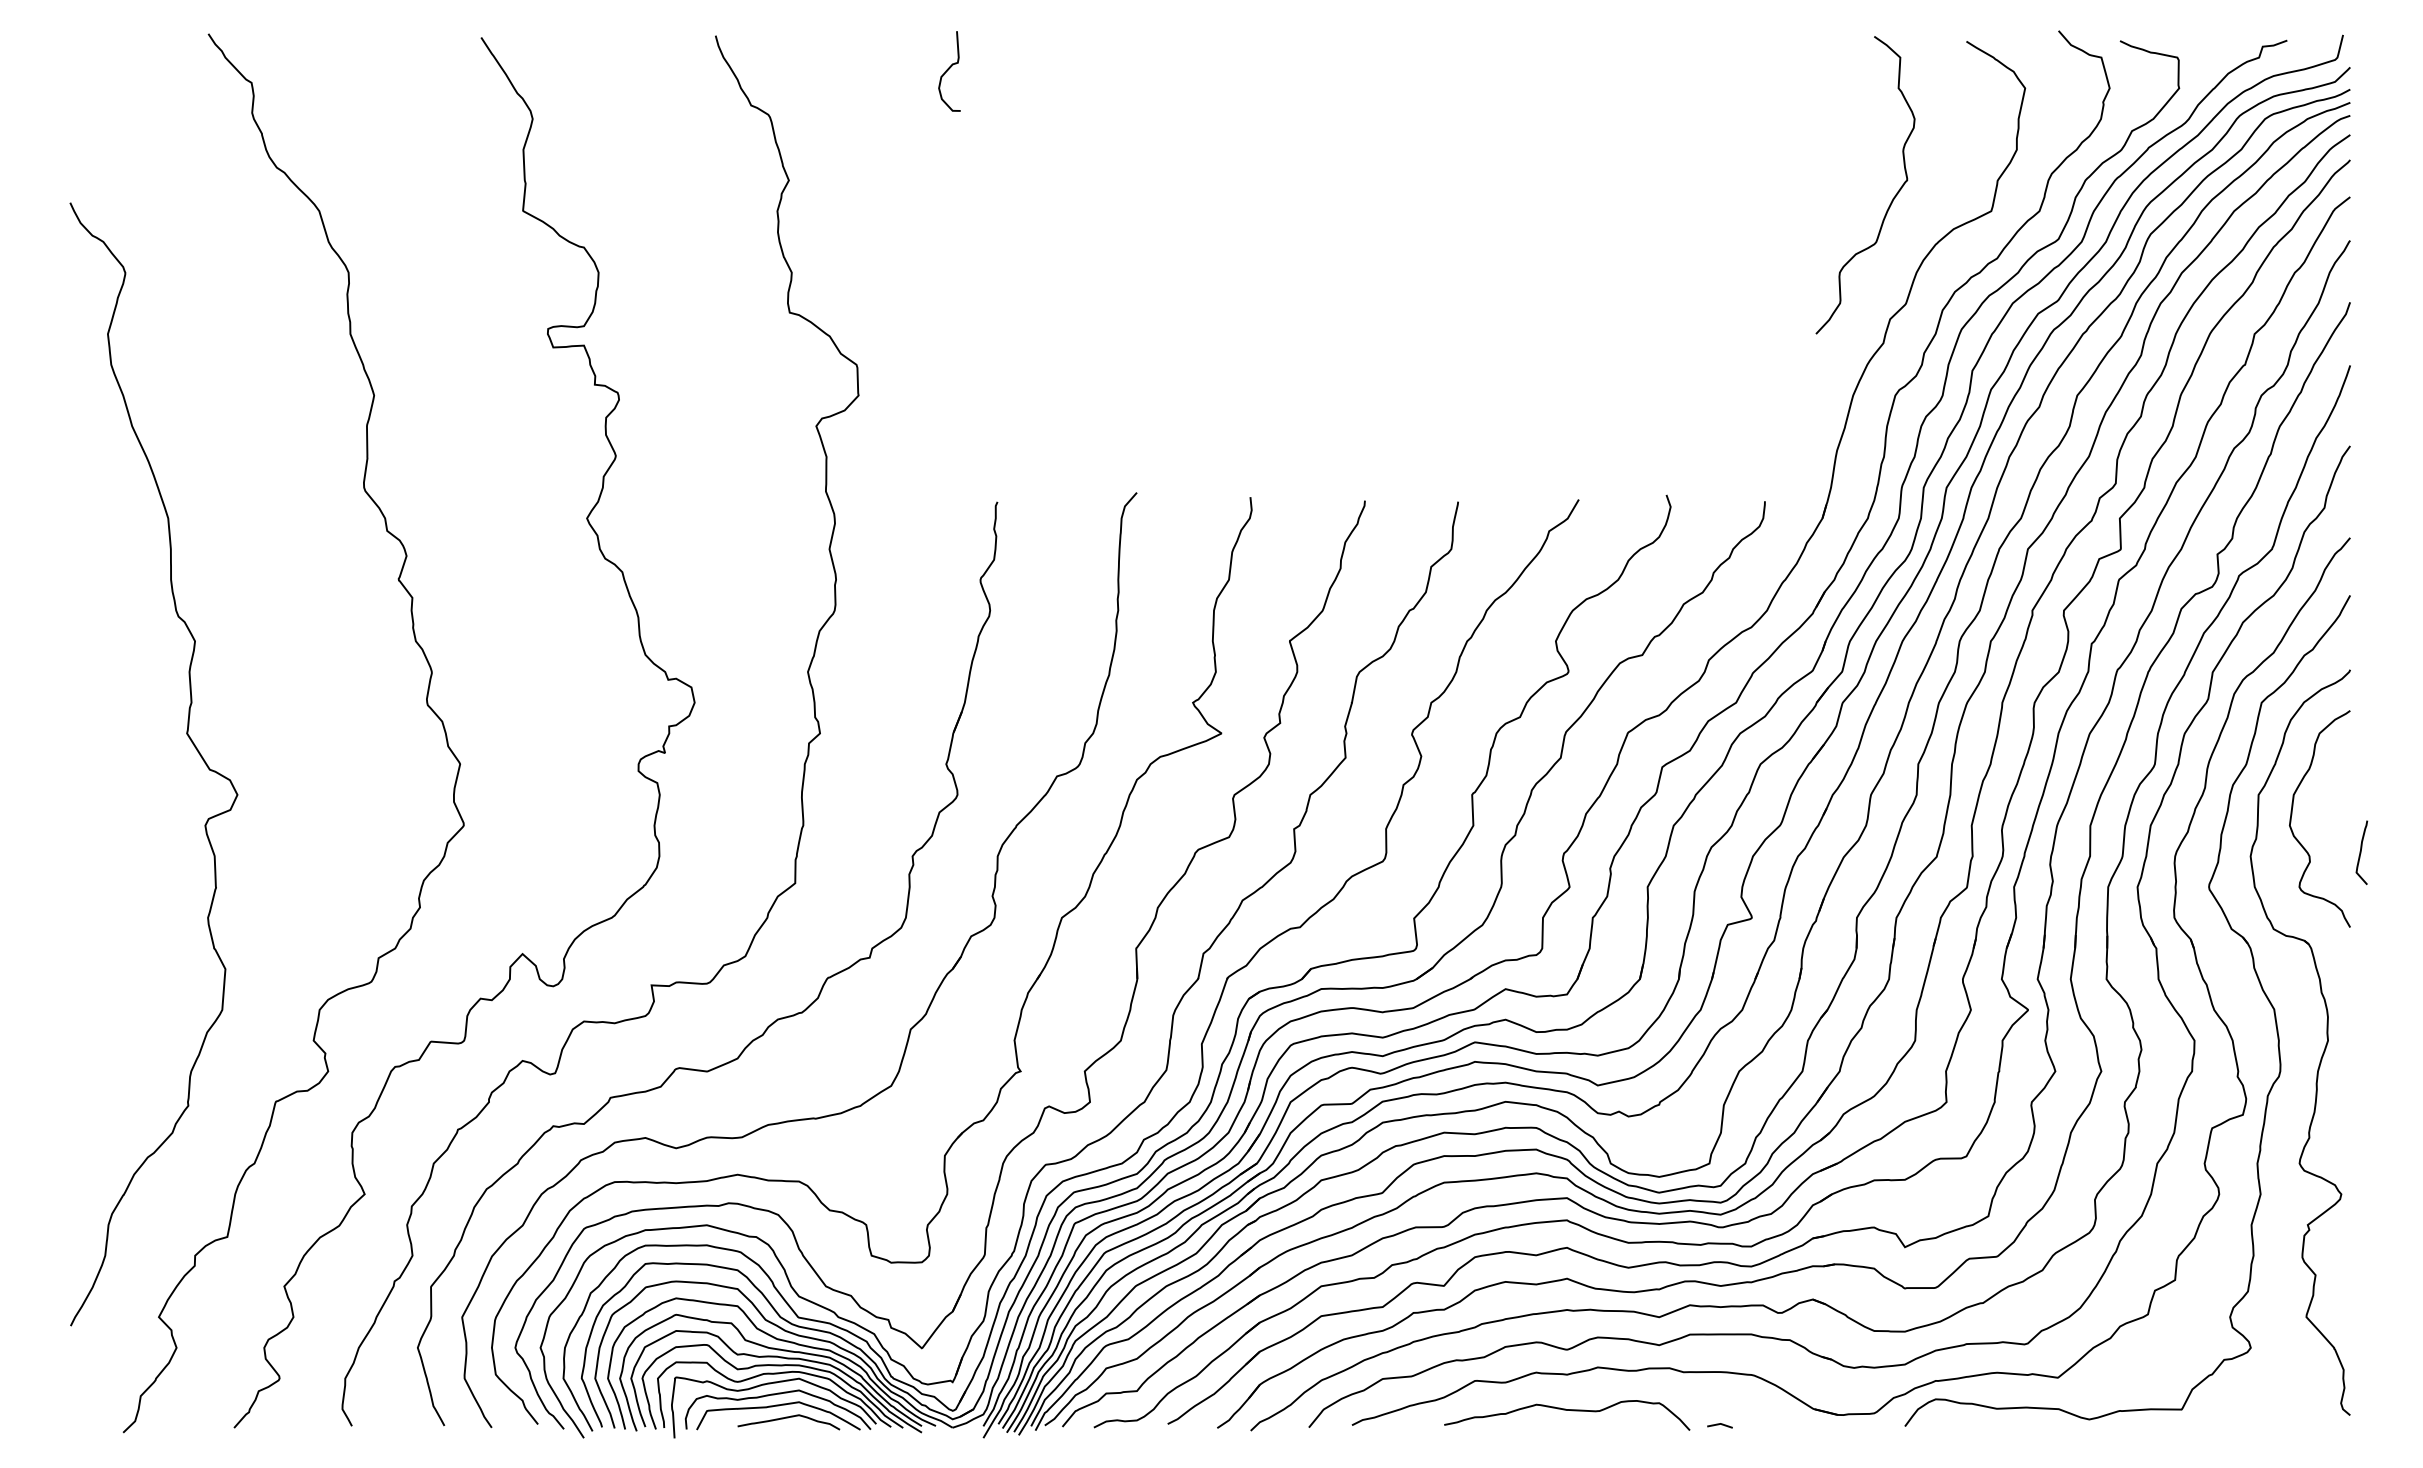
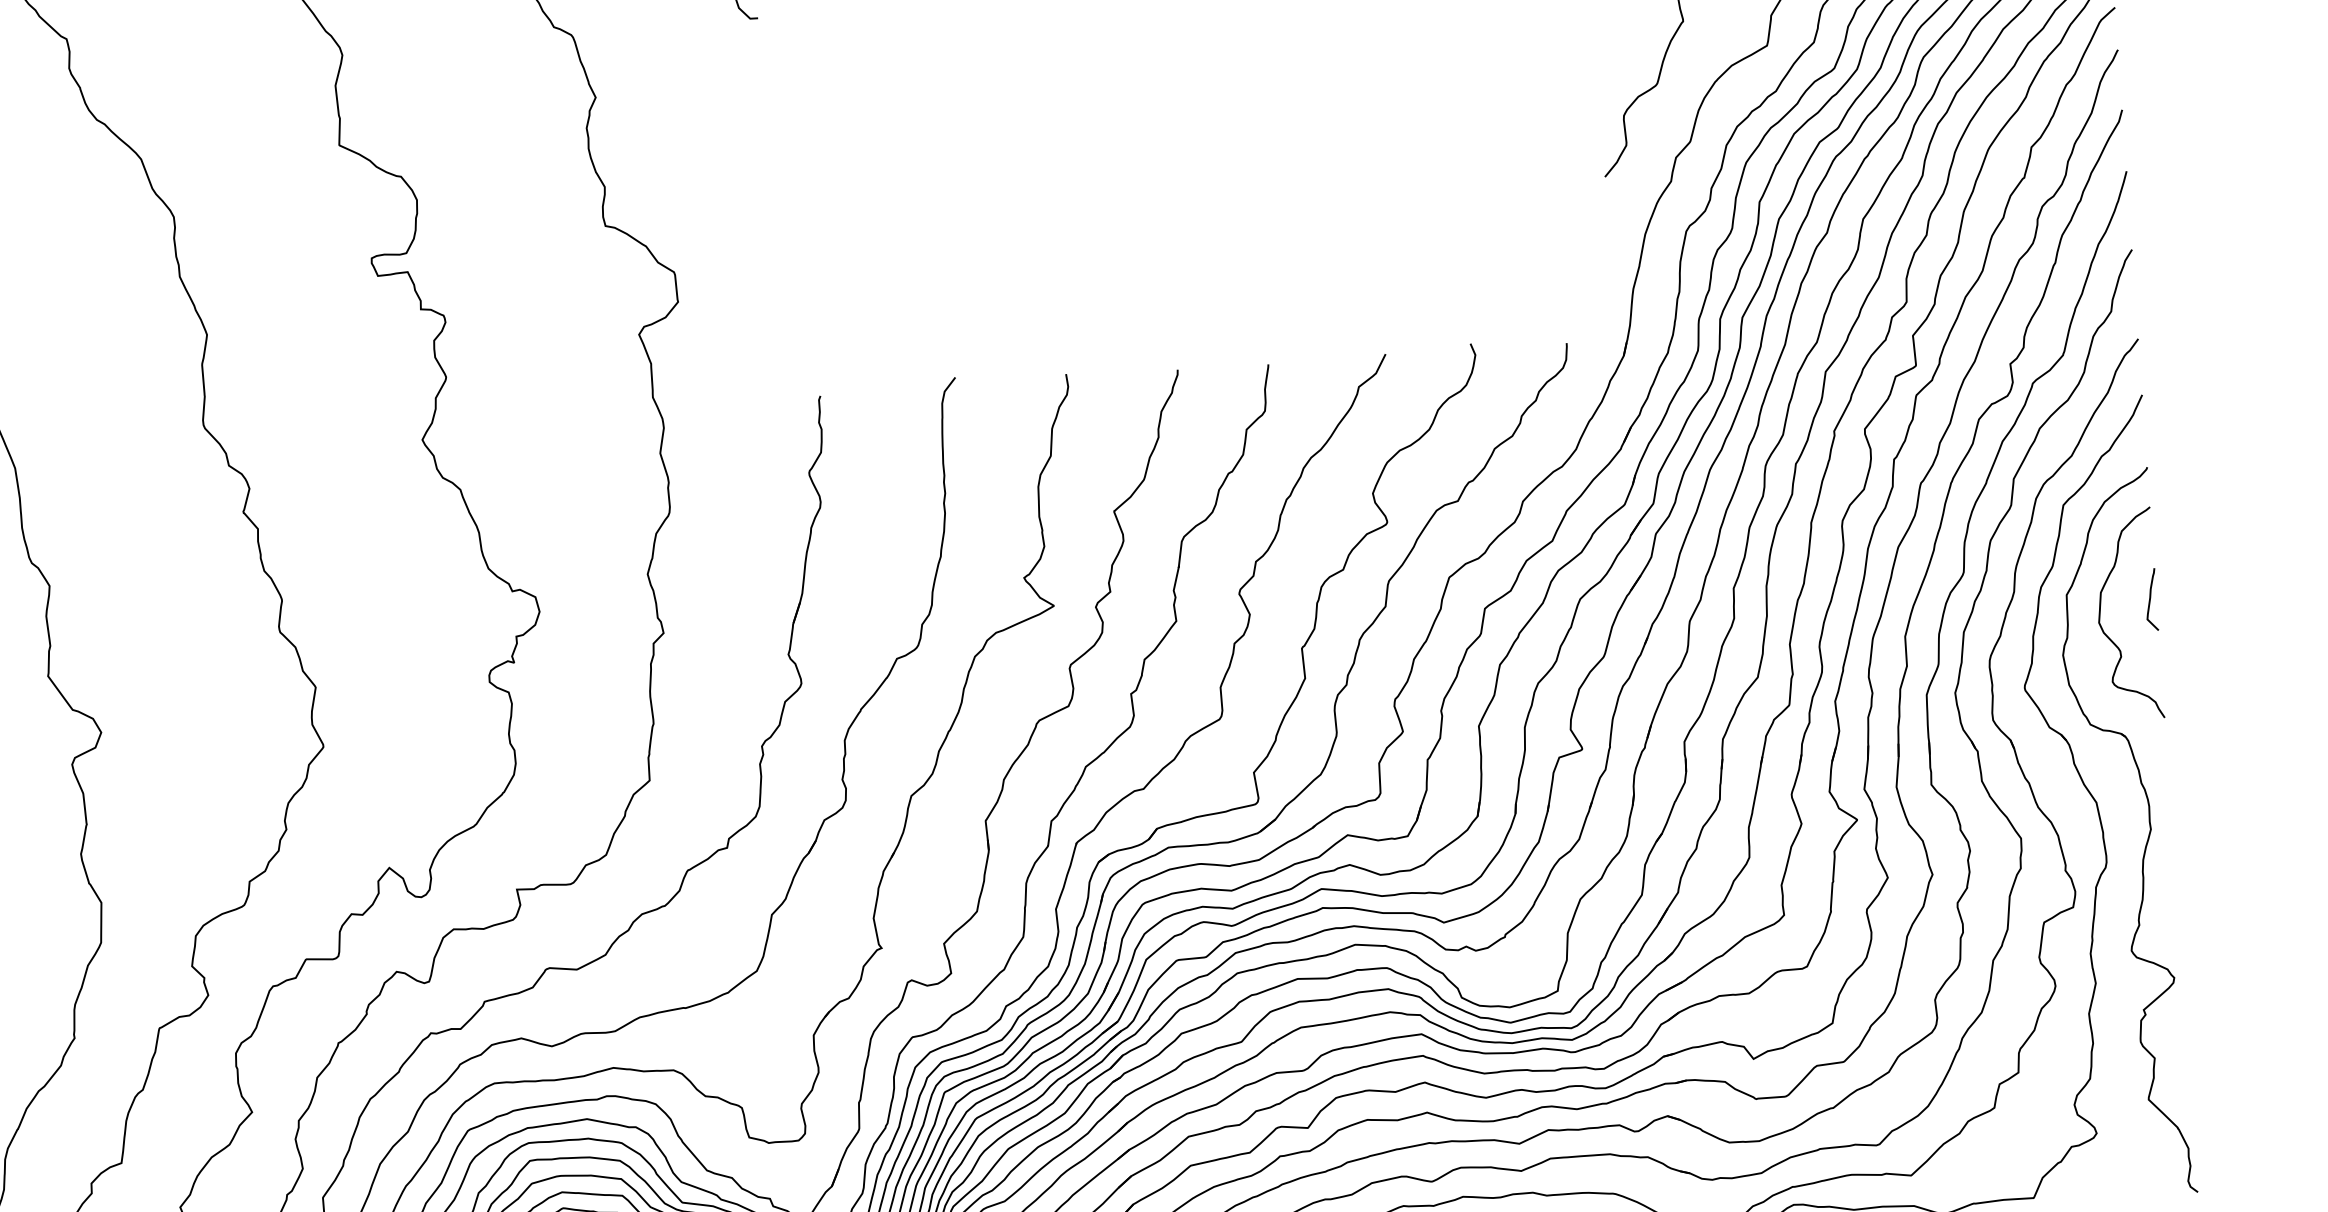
curve: (2361, 852) -> (2150, 599), moved

